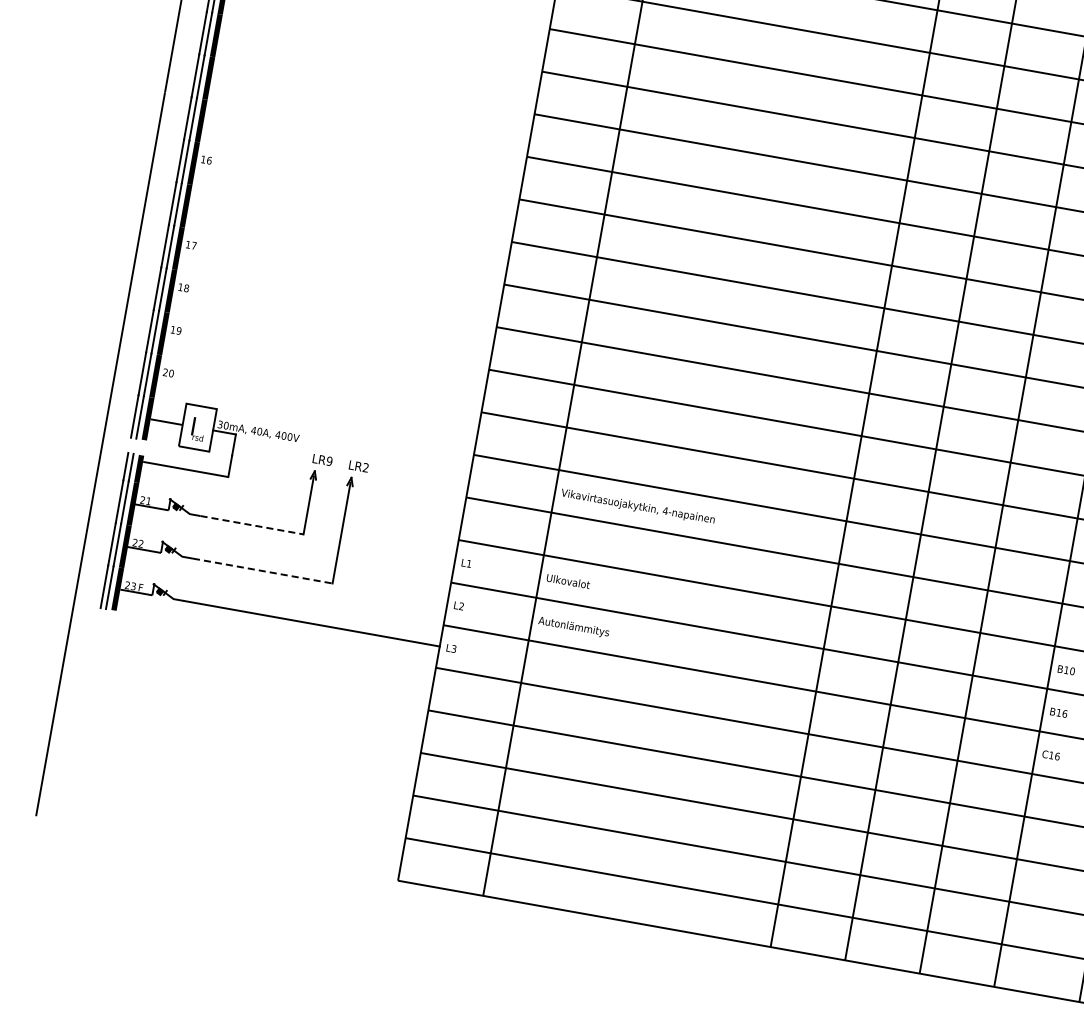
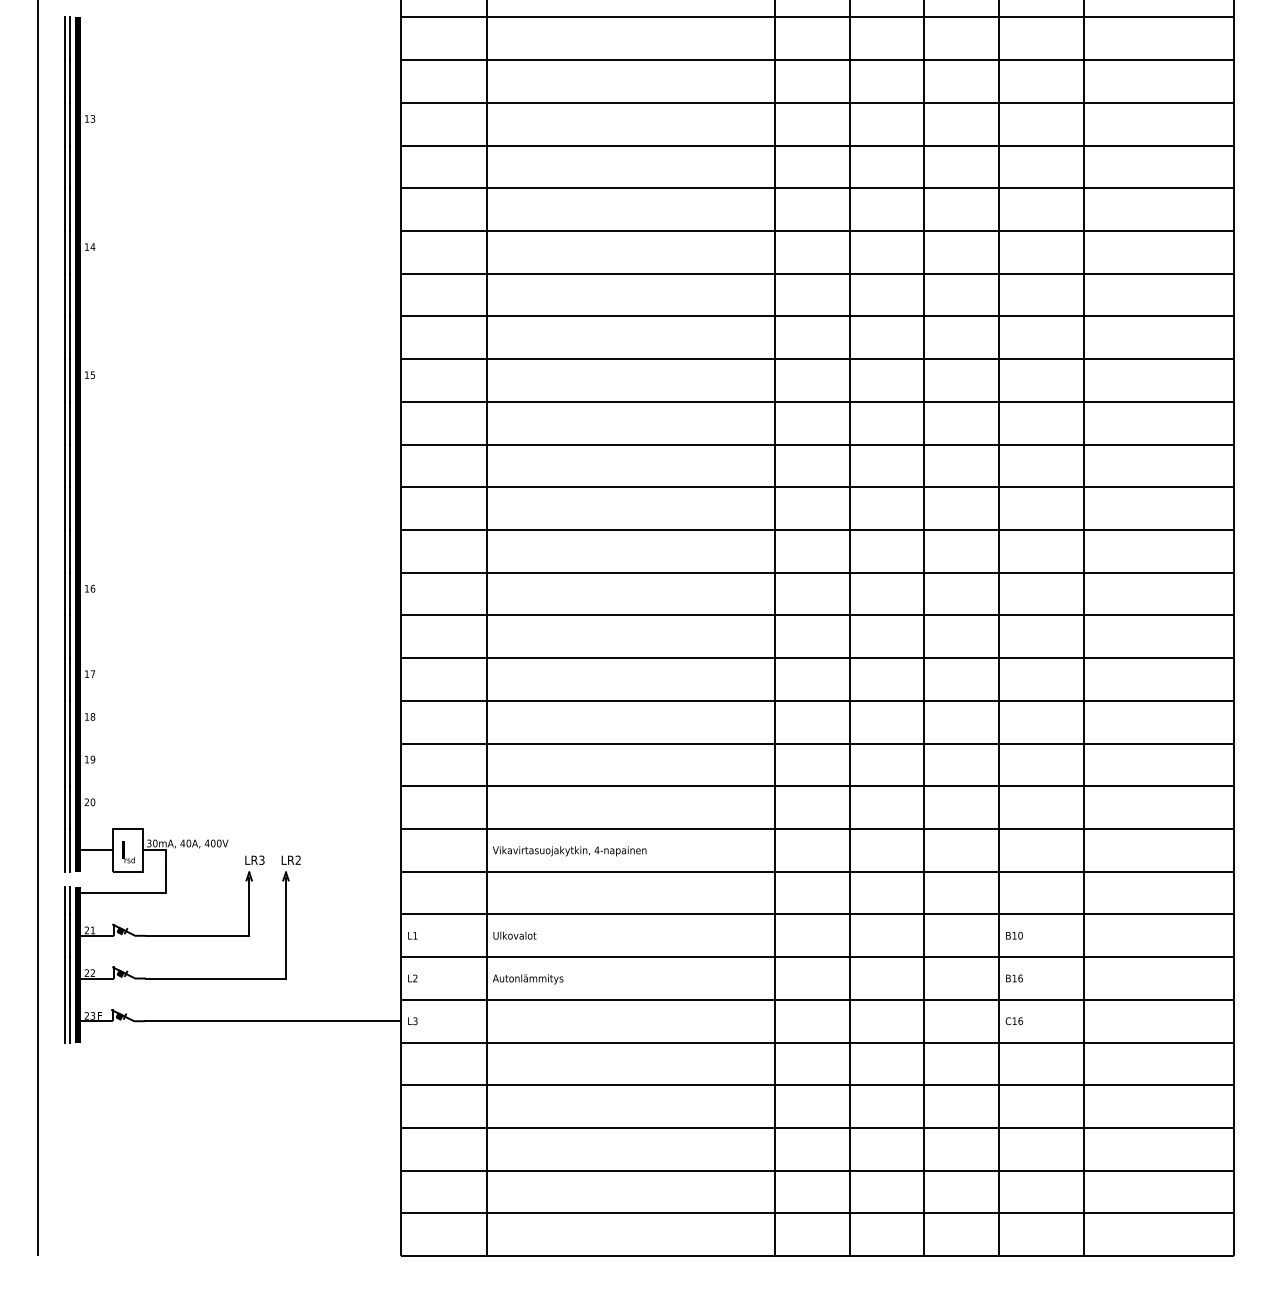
text: (329, 460) -> (261, 859), LR9 -> LR3
line: (252, 524) -> (197, 935), dashed -> solid
line: (263, 571) -> (216, 978), dashed -> solid

